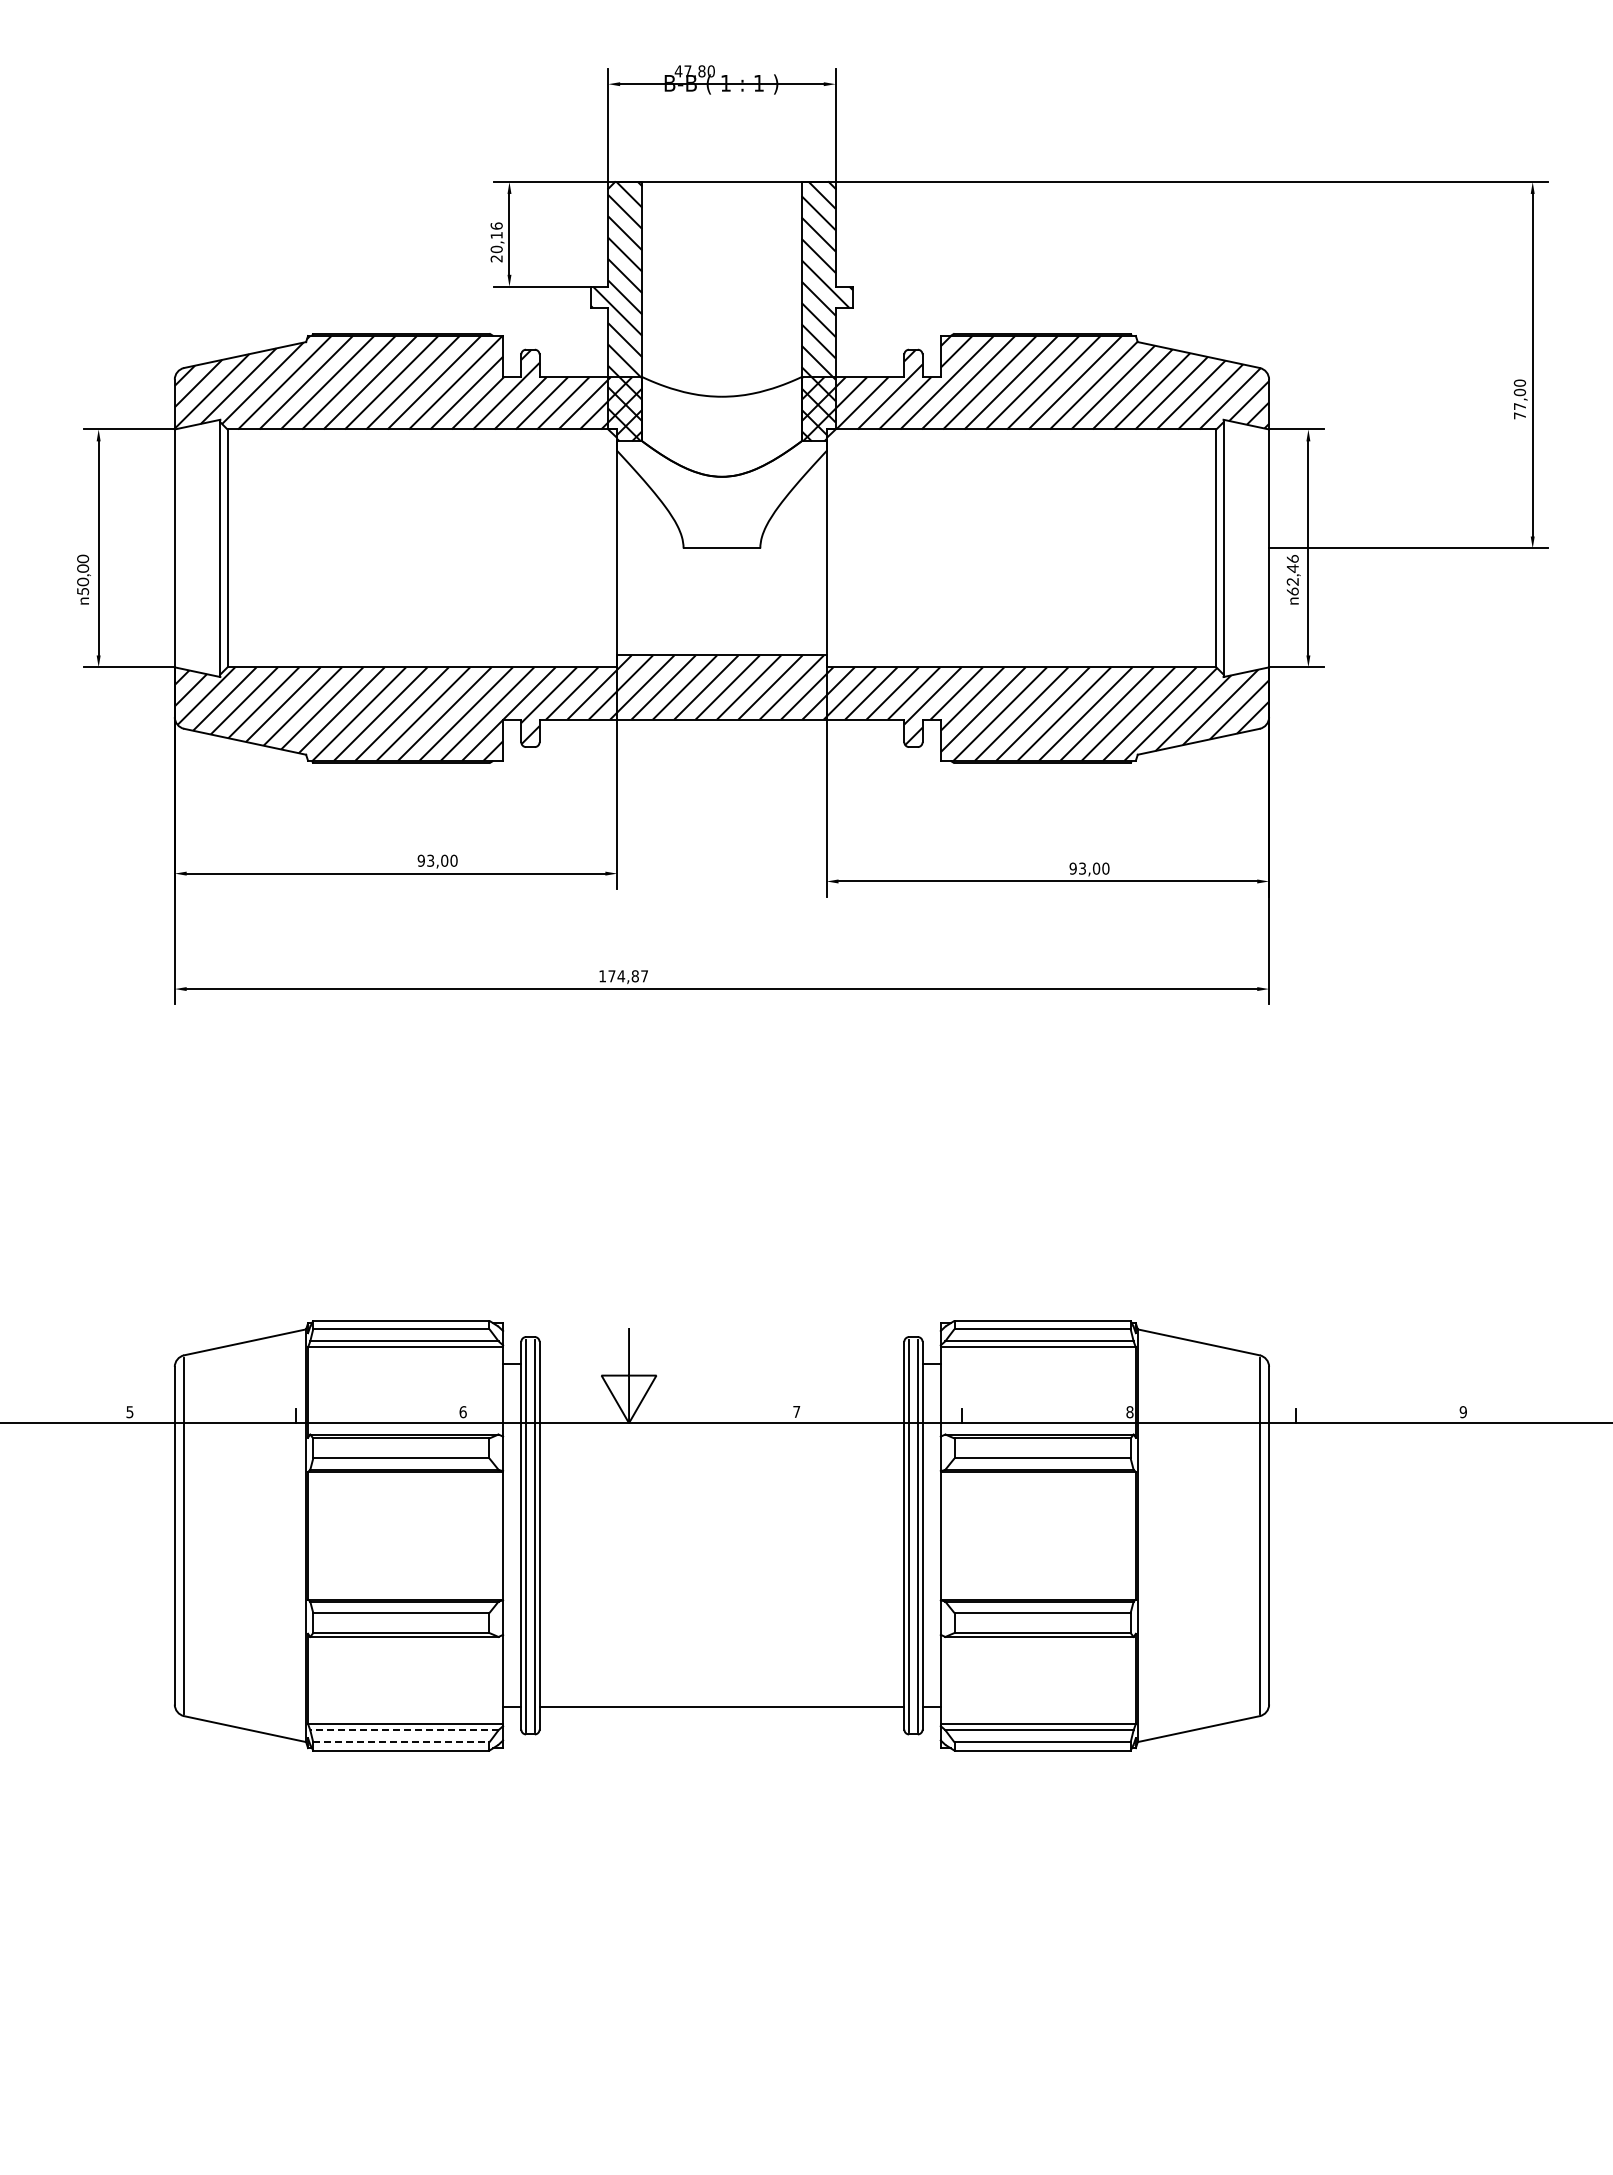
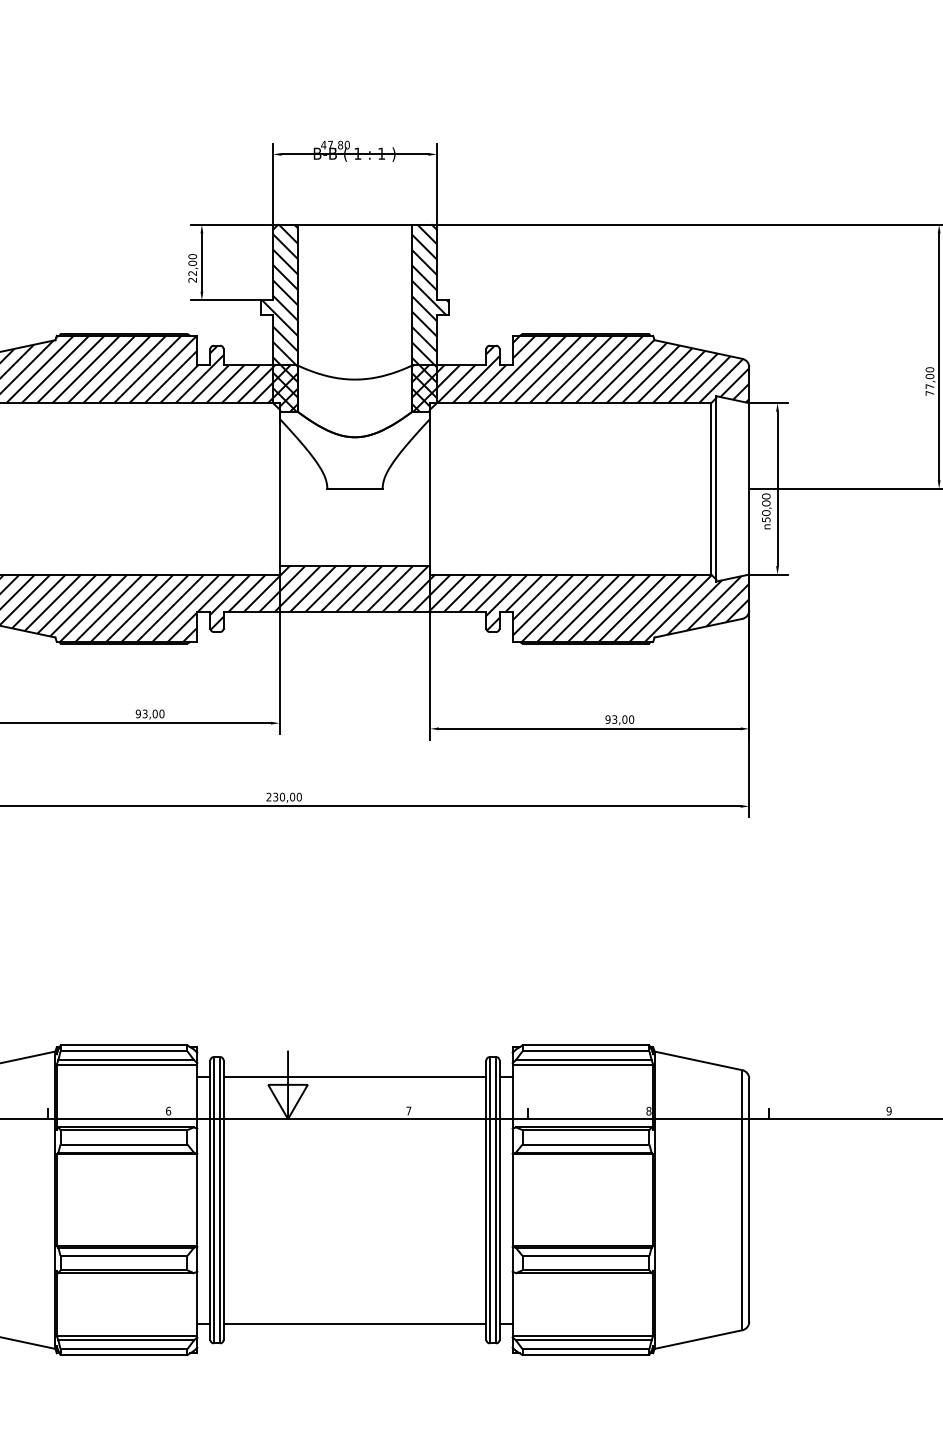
text: (496, 237) -> (192, 264), 20,16 -> 22,00
text: (1292, 574) -> (766, 507), 62,46 -> 50,00
text: (623, 976) -> (284, 797), 174,87 -> 230,00
line: (721, 1364) -> (354, 1076), added
line: (403, 1730) -> (125, 1340), dashed -> solid
line: (401, 1742) -> (124, 1349), dashed -> solid

